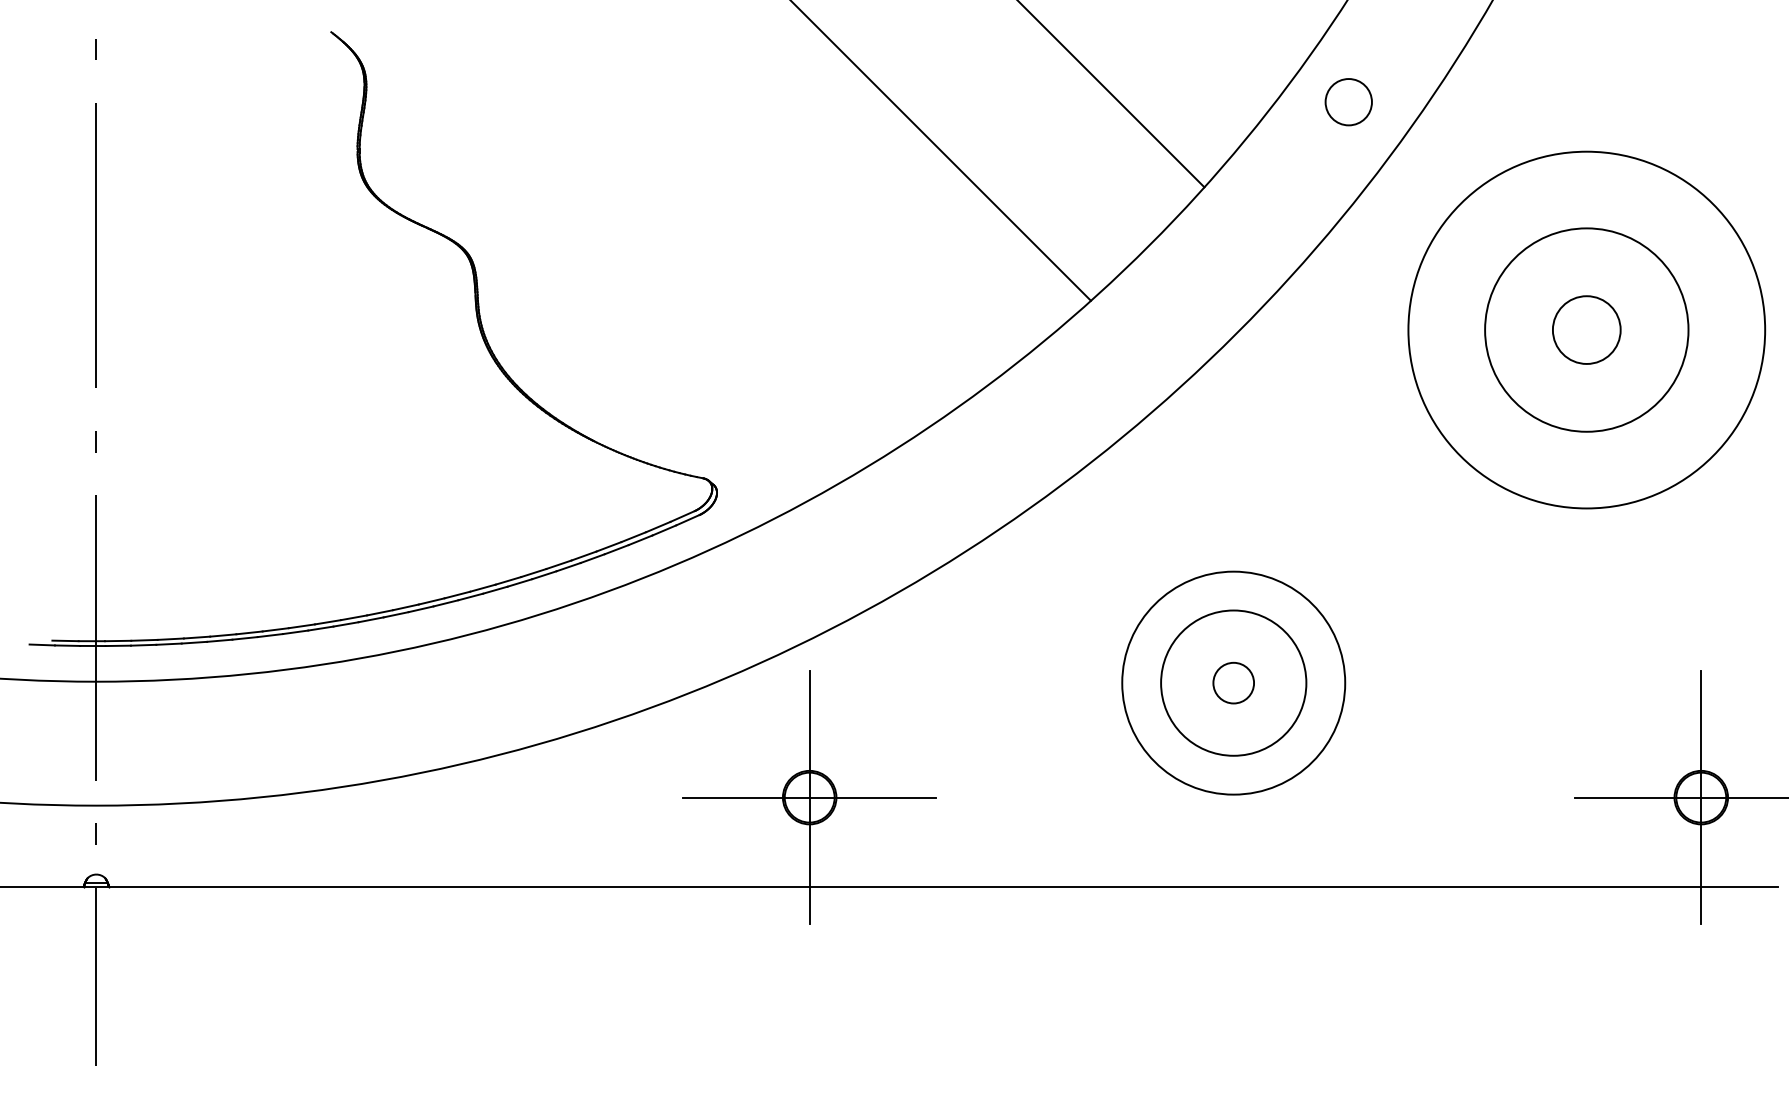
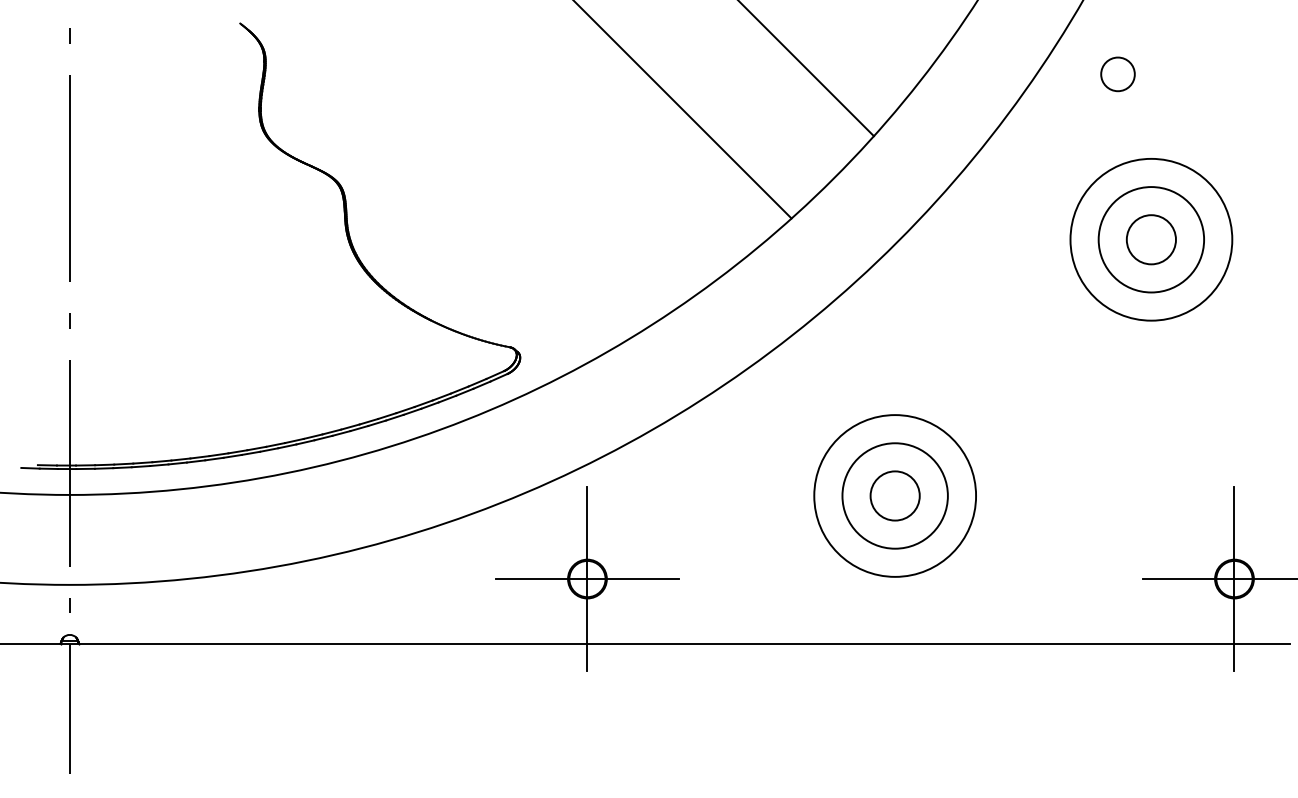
circle: (1348, 102) -> (1117, 74), moved
circle: (1586, 329) -> (1151, 239), size x0.62
circle: (1586, 329) -> (1151, 239), size x0.71
circle: (1233, 683) -> (895, 496), size x1.67

